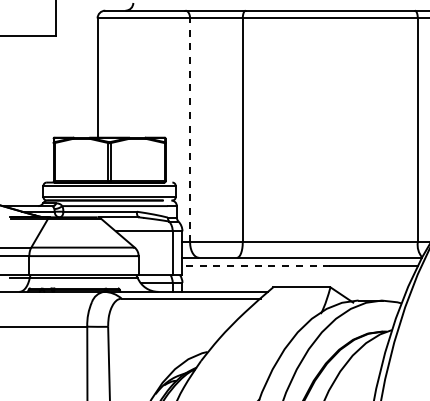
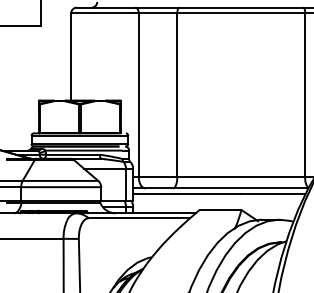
line: (190, 129) -> (139, 94), dashed -> solid
line: (256, 265) -> (187, 194), dashed -> solid

